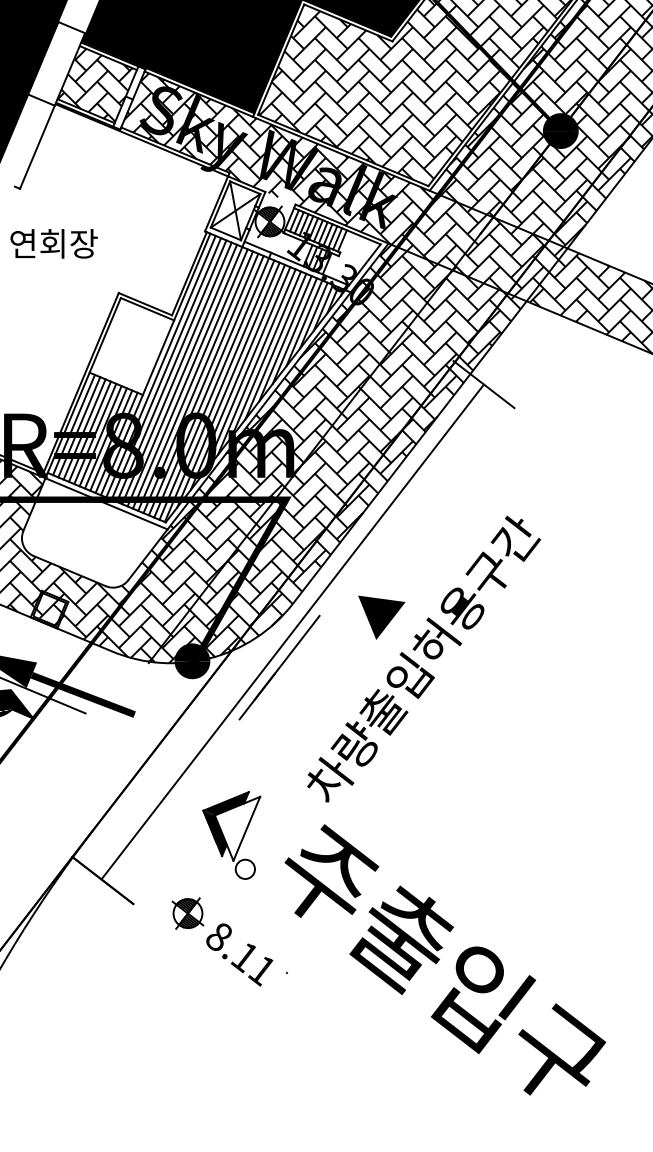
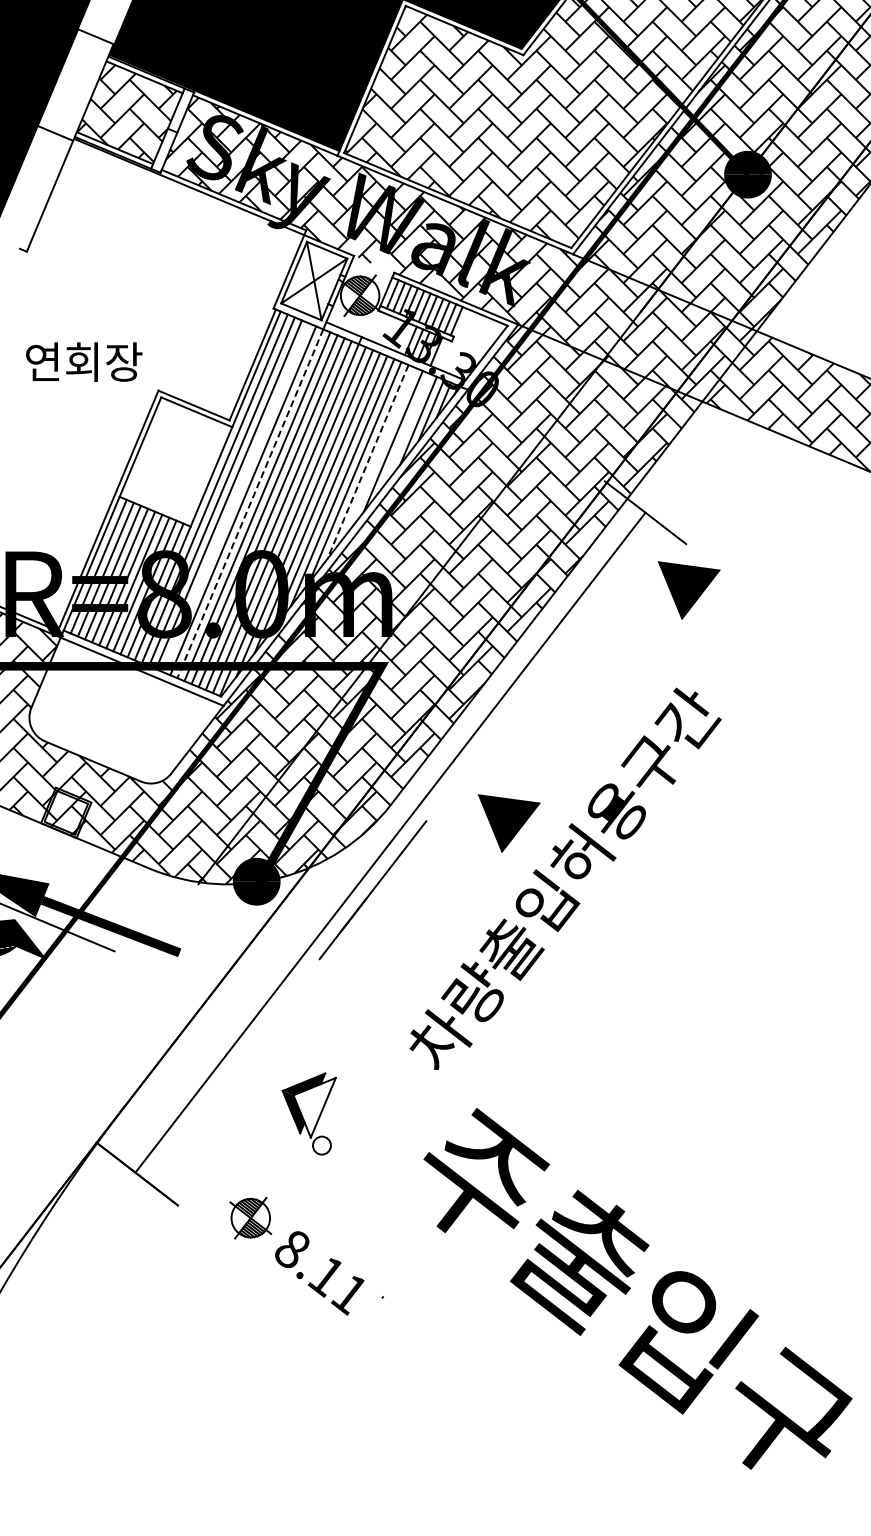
text: (54, 243) -> (84, 361), moved
line: (304, 322) -> (405, 430), removed
line: (285, 338) -> (380, 451), removed
line: (275, 346) -> (367, 462), solid -> dashed
line: (177, 373) -> (236, 497), removed
line: (187, 378) -> (250, 504), solid -> dashed
part: (516, 442) -> (688, 590), added
part: (232, 835) -> (309, 1113), size x0.7
text: (444, 959) -> (637, 1288), moved

